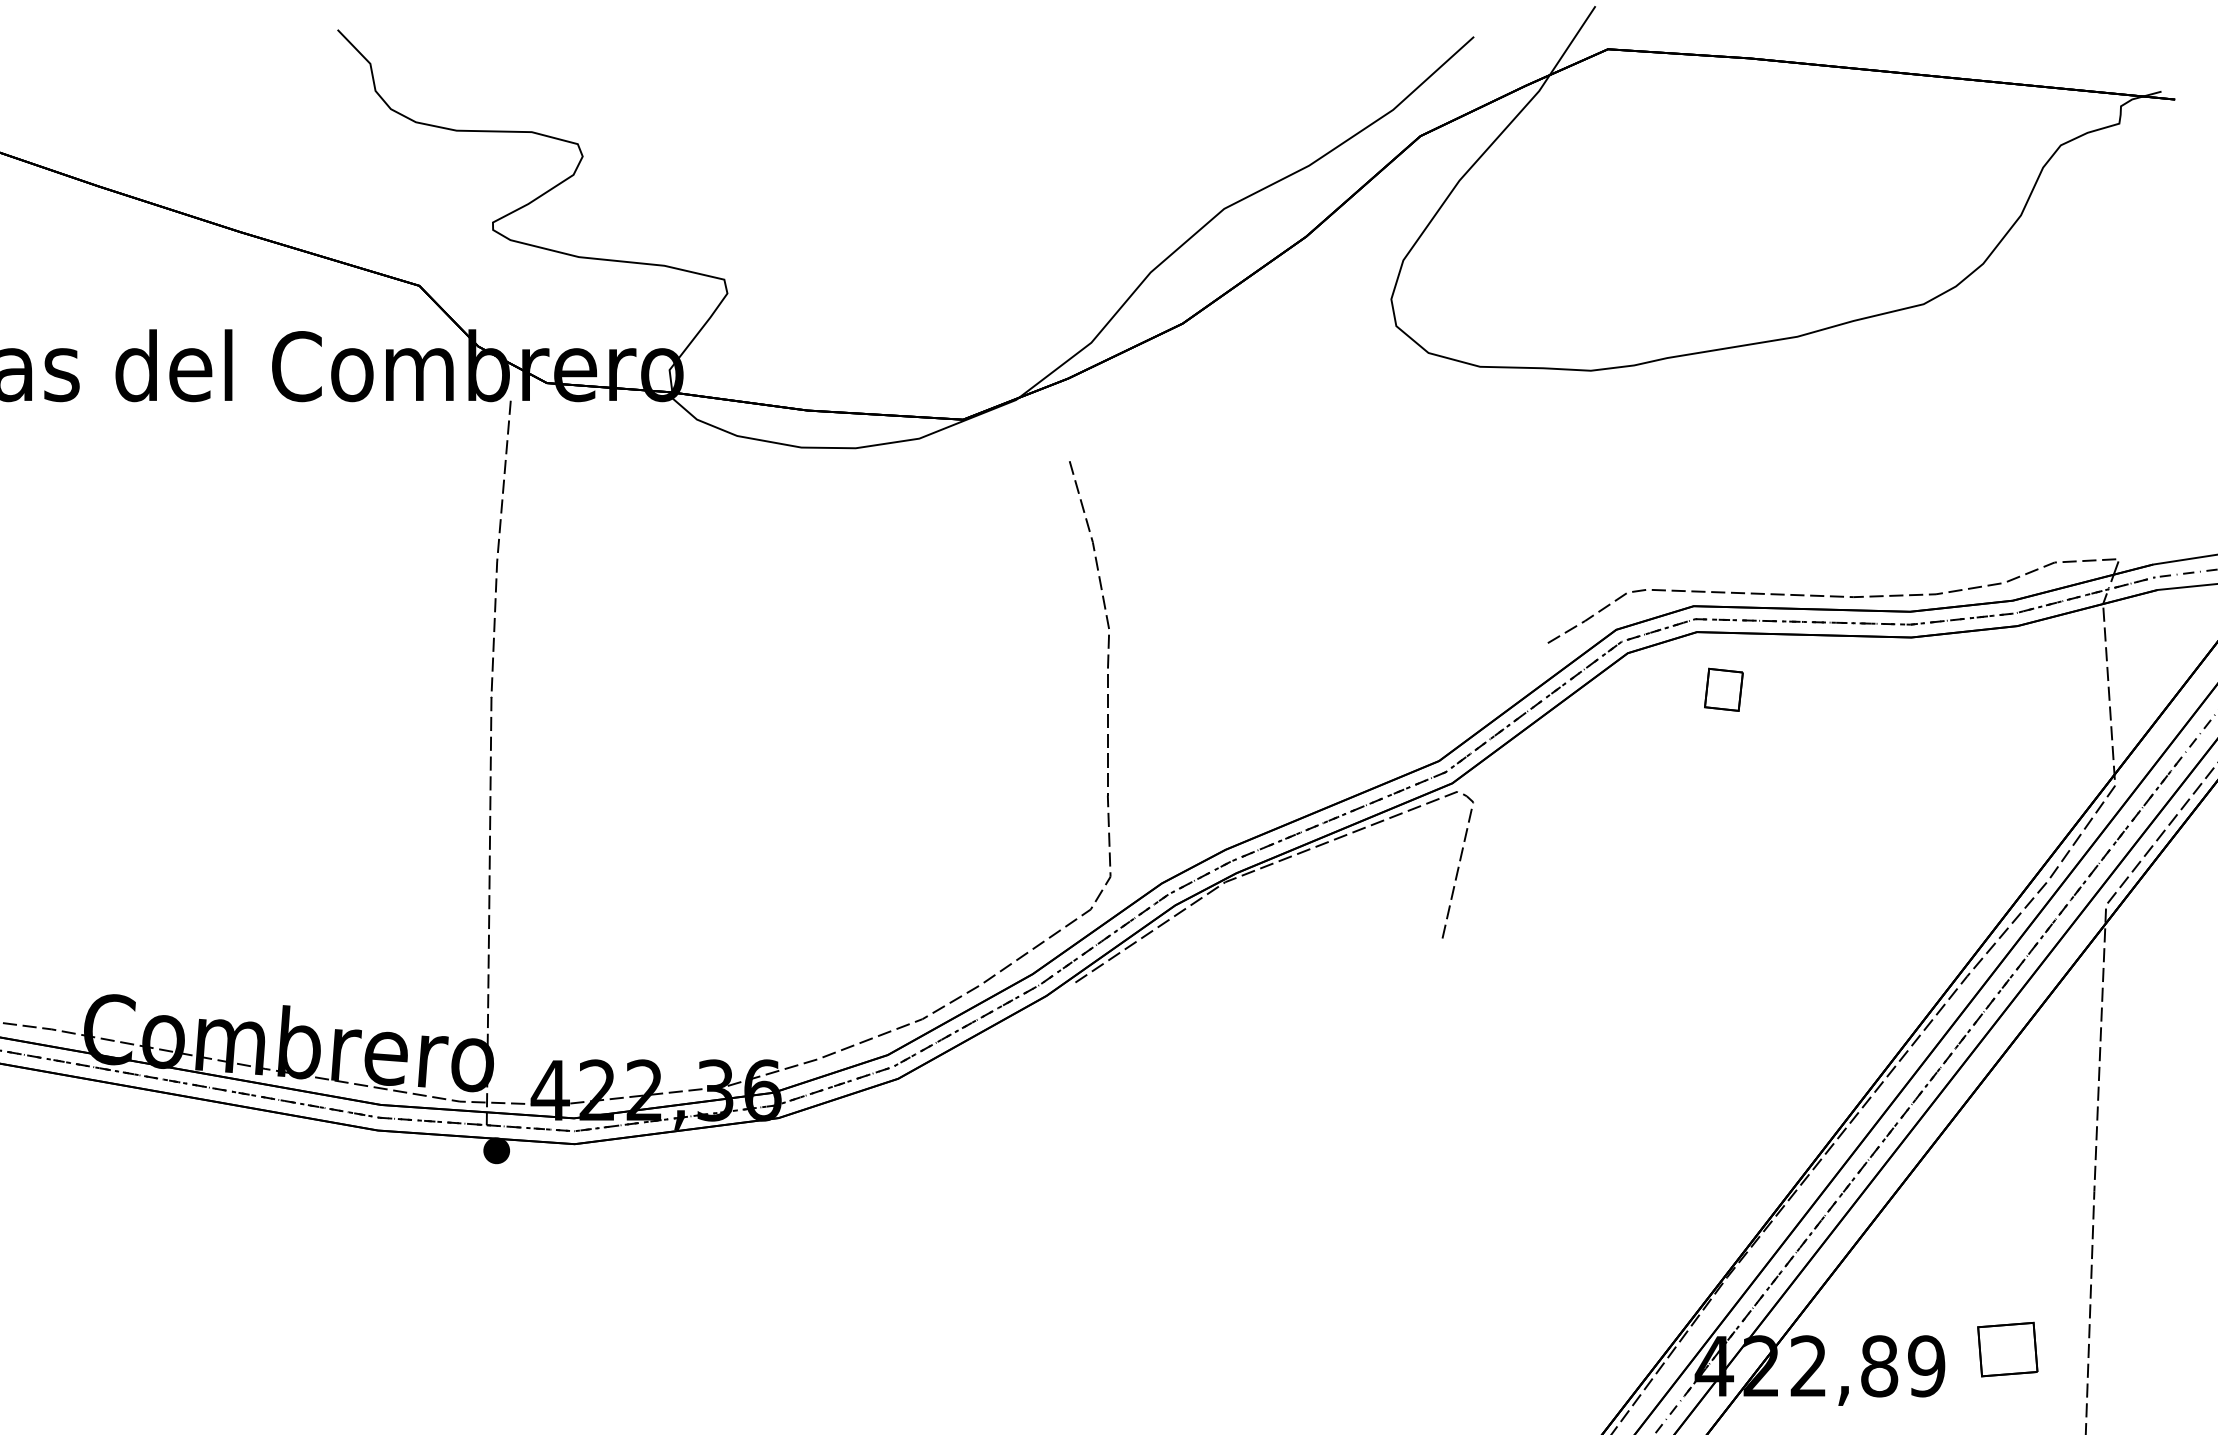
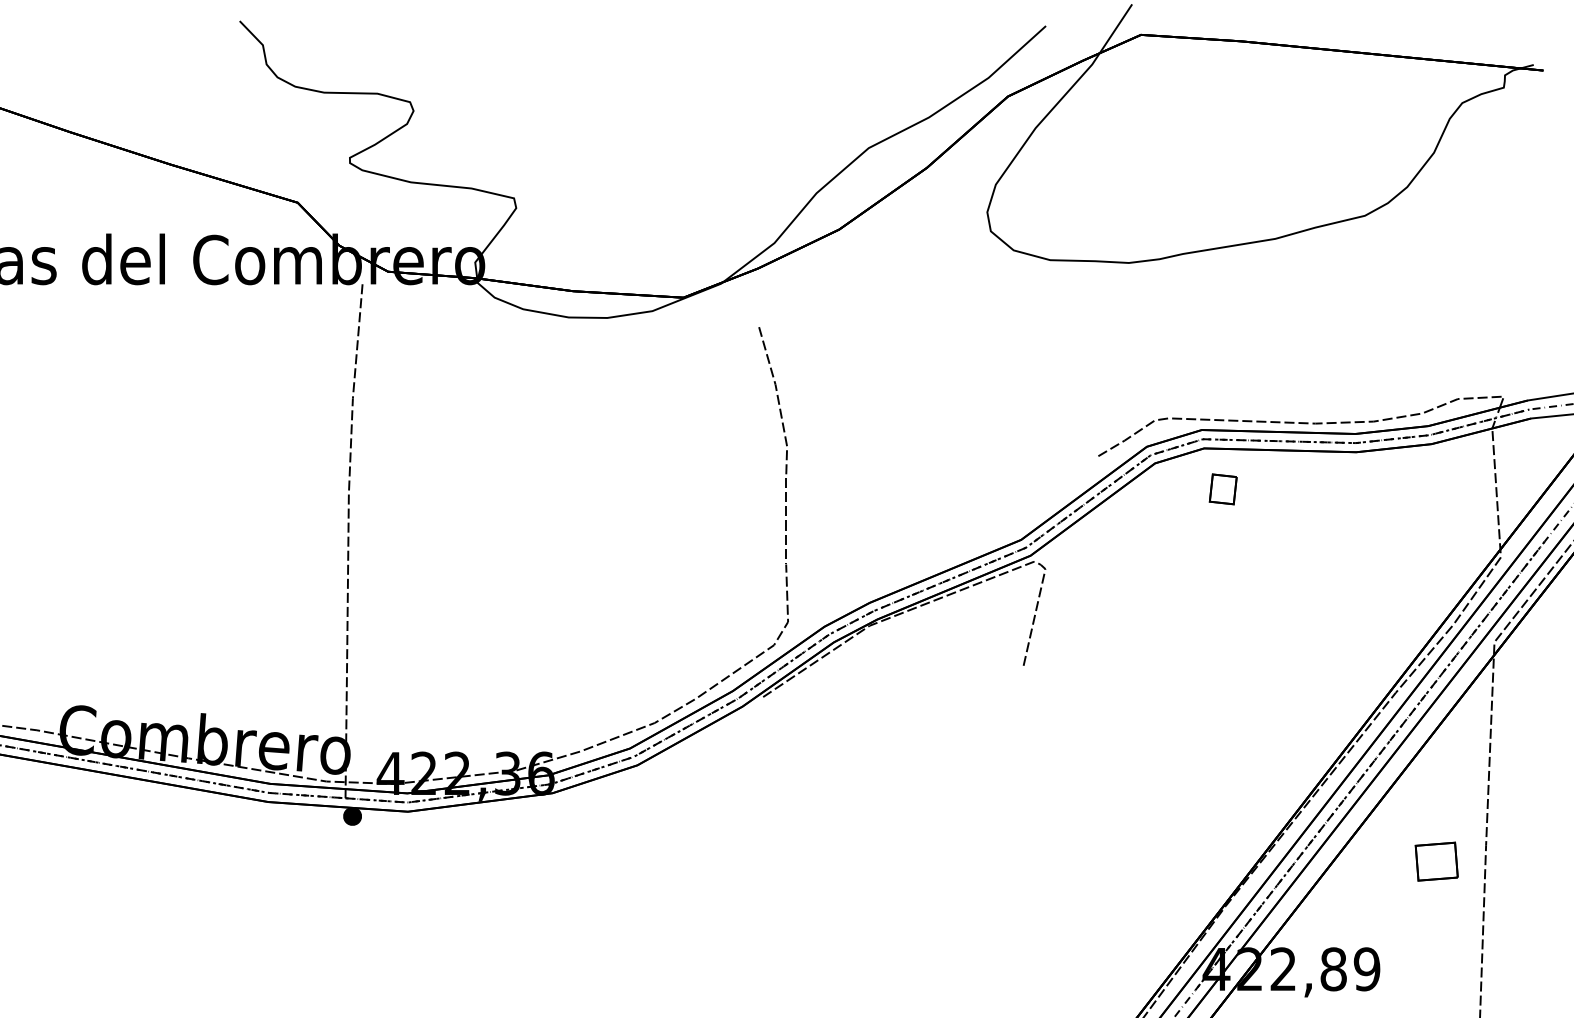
part: (2007, 1349) -> (1436, 861), moved

